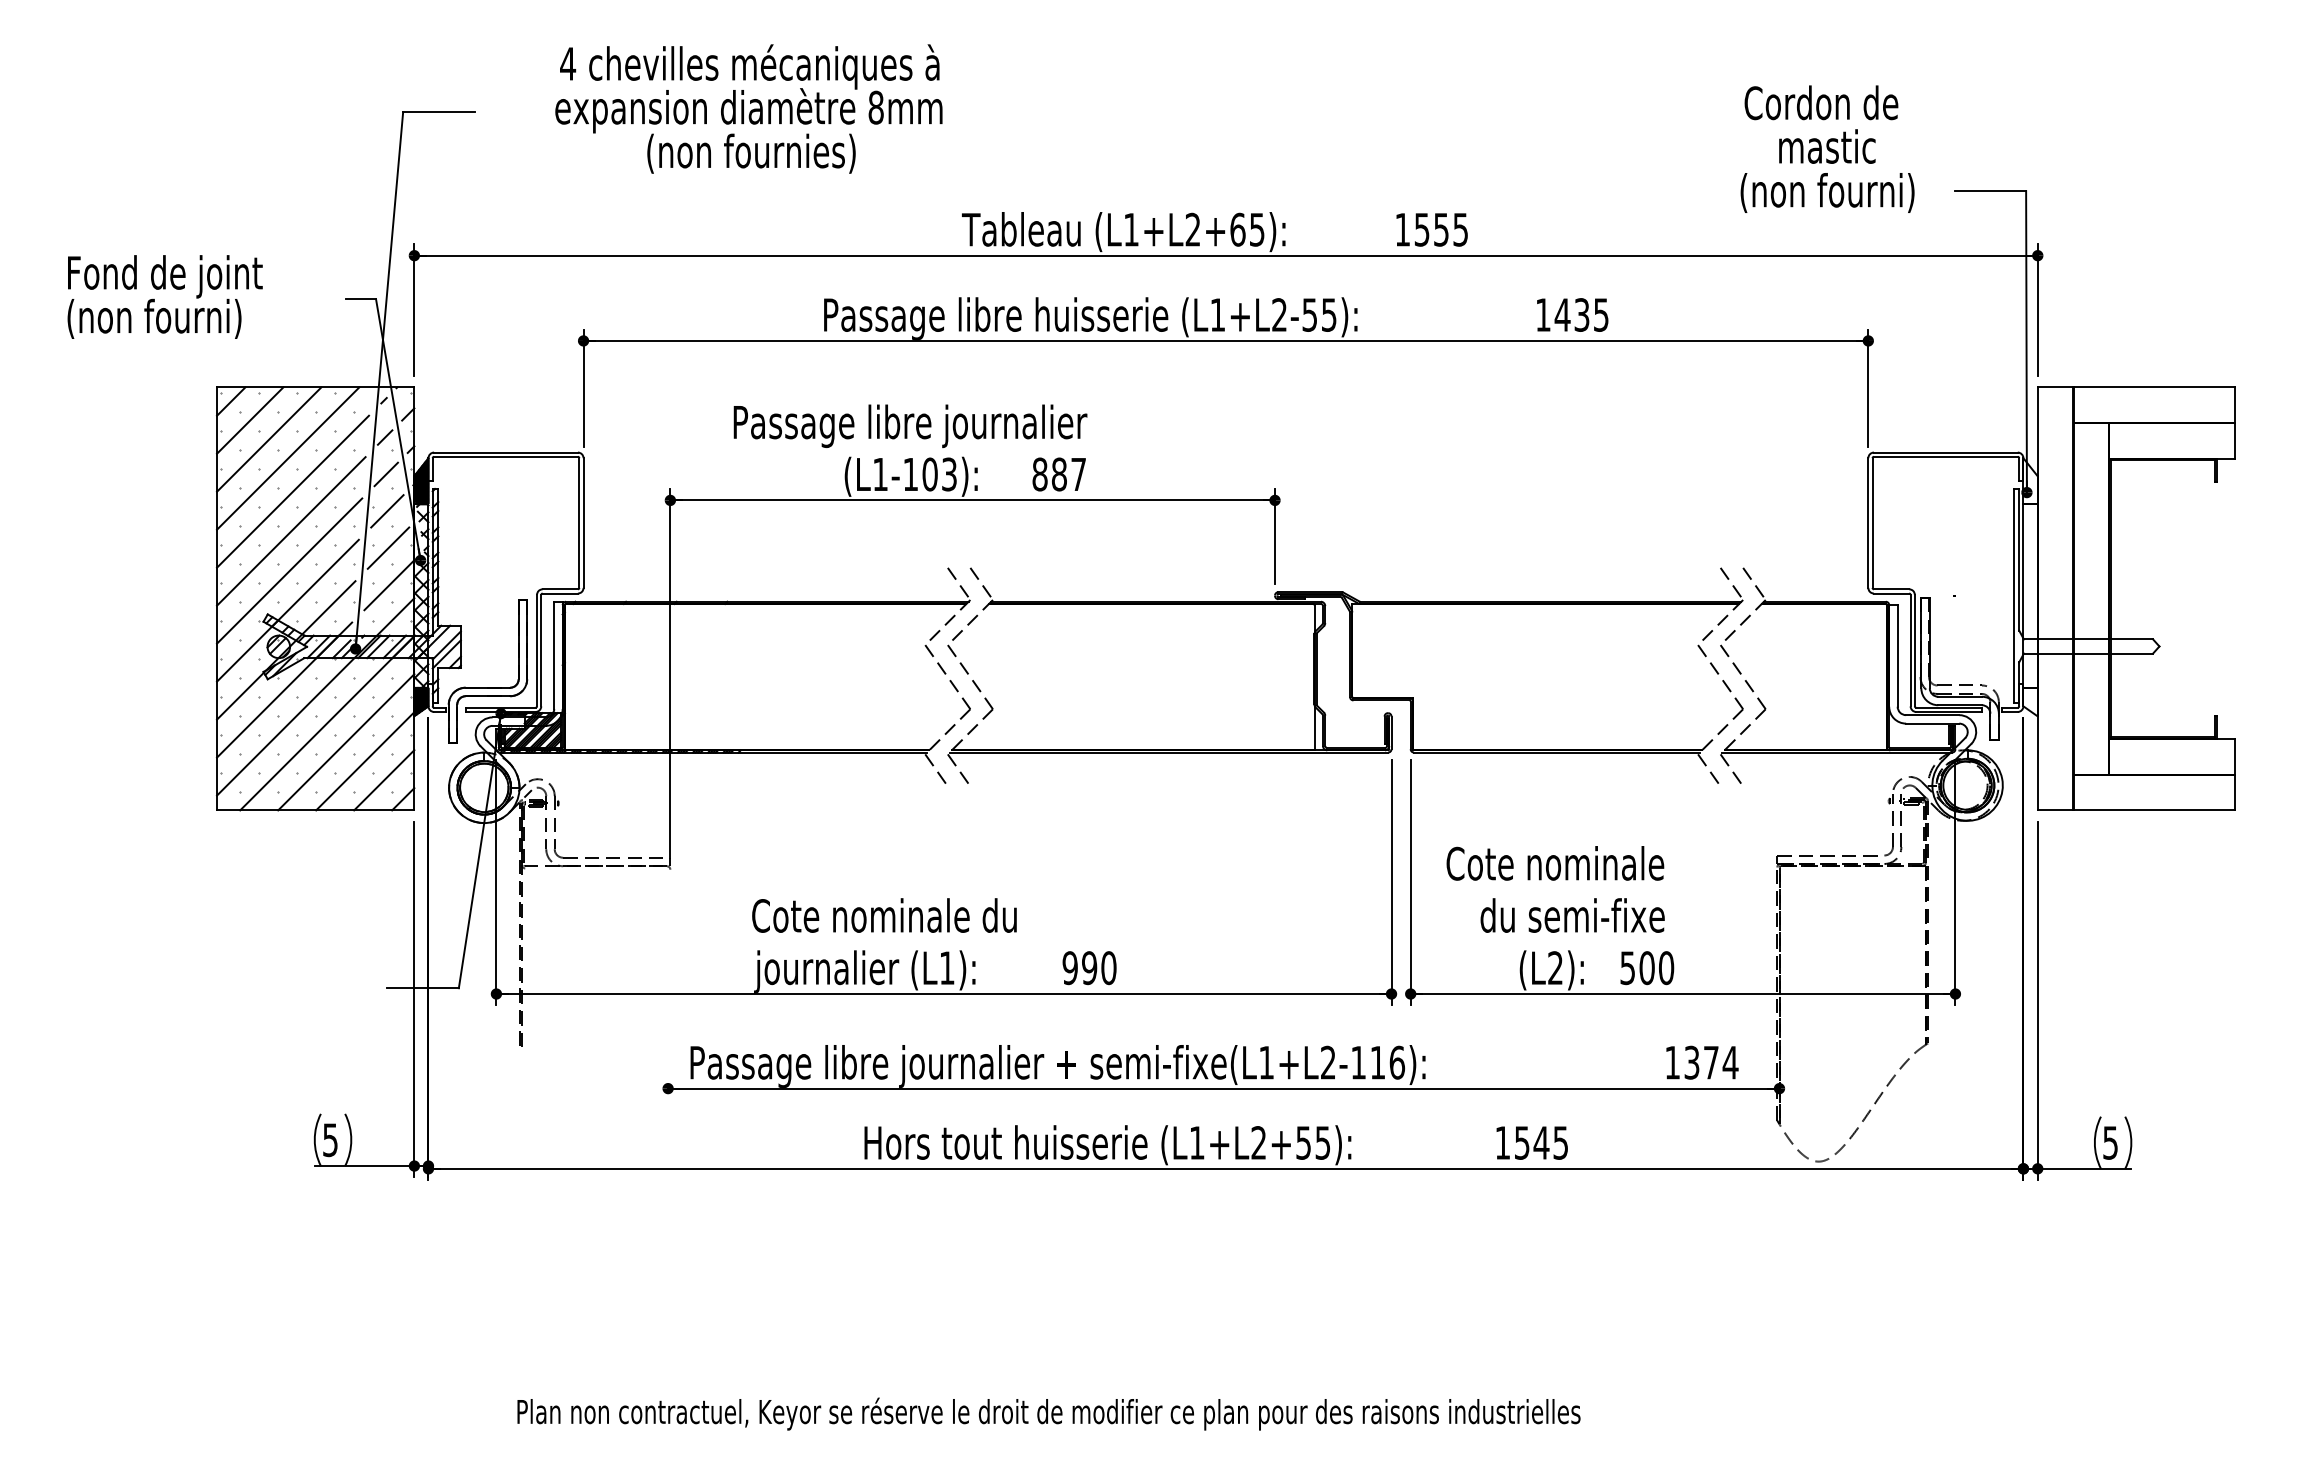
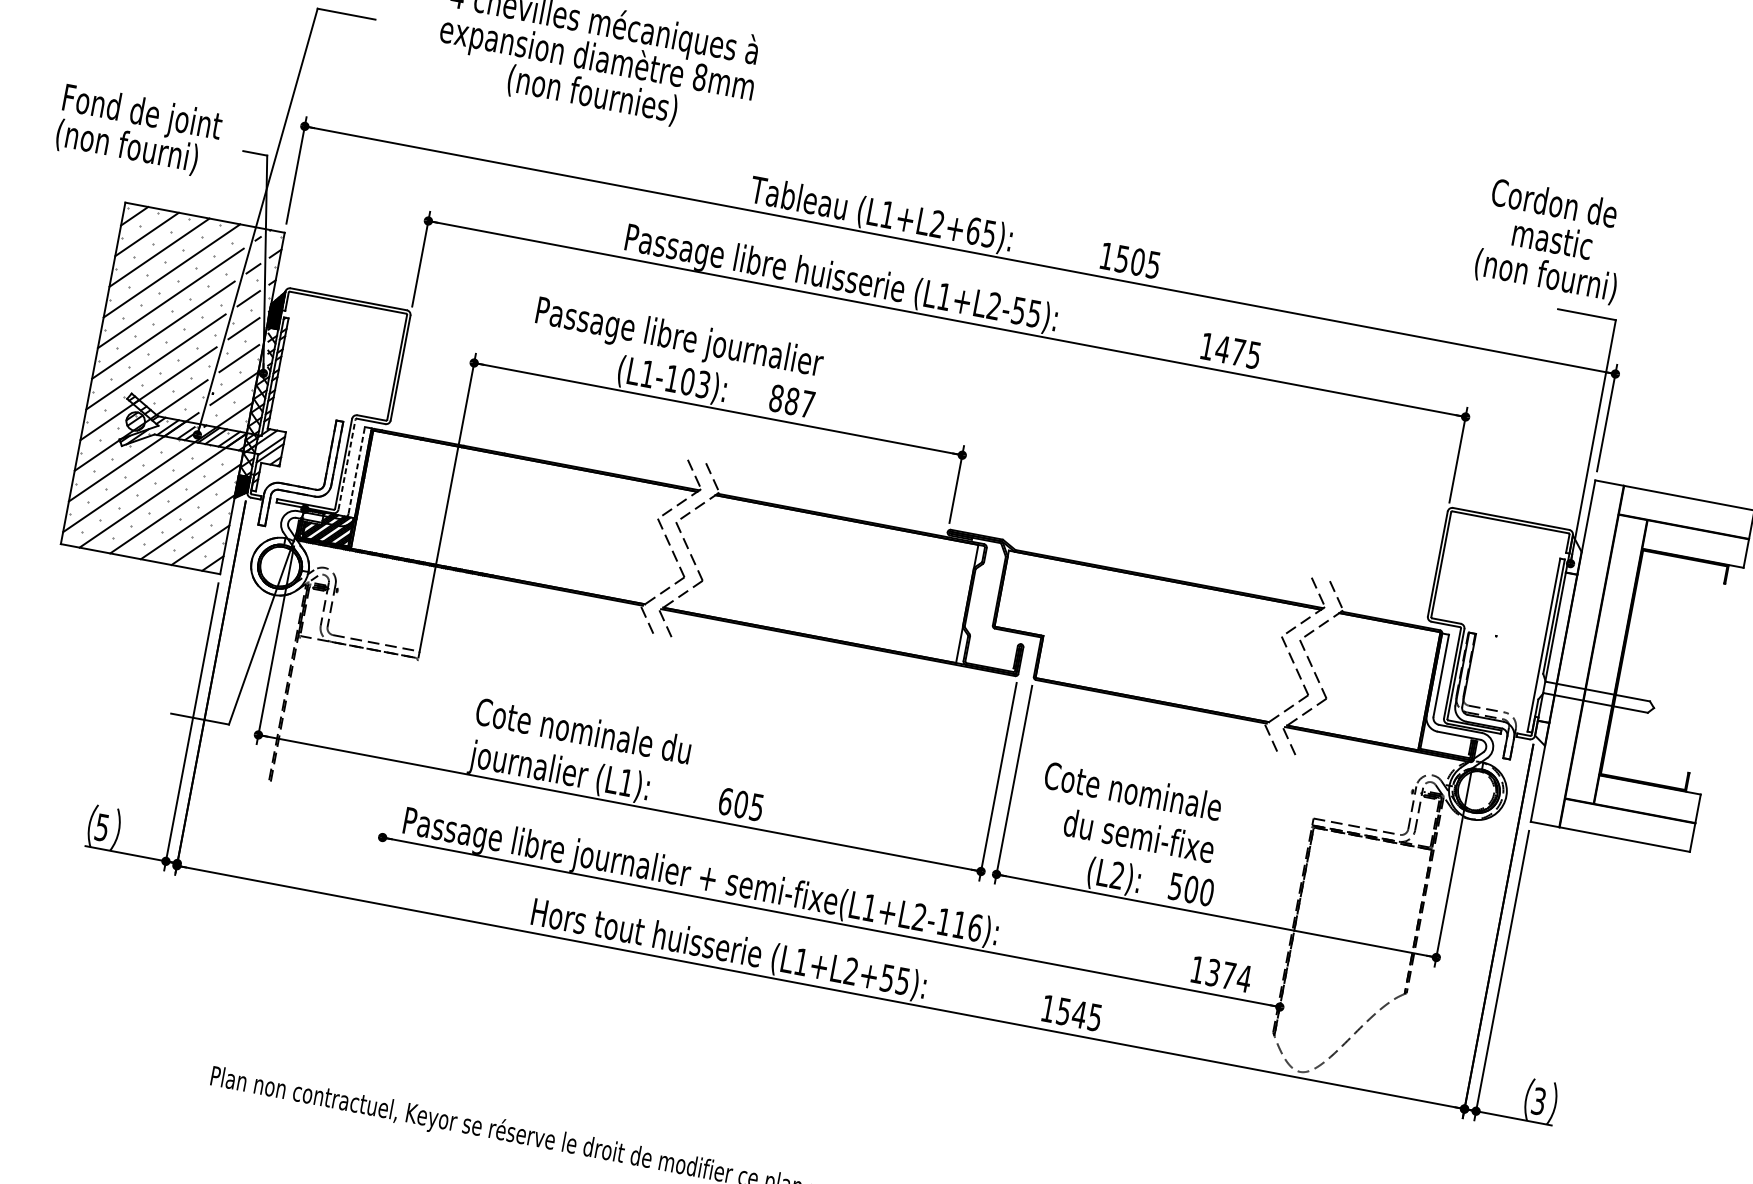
text: (1827, 148) -> (1552, 240), moved
text: (1441, 229) -> (1138, 261), 1555 -> 1505
text: (164, 296) -> (138, 130), moved
text: (1581, 314) -> (1238, 351), 1435 -> 1475
line: (541, 650) -> (347, 464), solid -> dashed
line: (554, 655) -> (356, 470), solid -> dashed
text: (1089, 968) -> (741, 804), 990 -> 605
text: (2110, 1142) -> (1538, 1101), 5 -> 3

